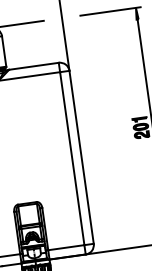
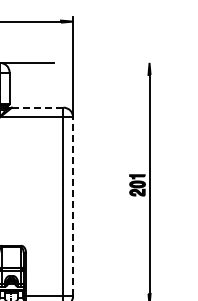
line: (110, 11) -> (123, 62), removed
line: (33, 66) -> (37, 107), solid -> dashed
line: (81, 157) -> (73, 206), solid -> dashed

